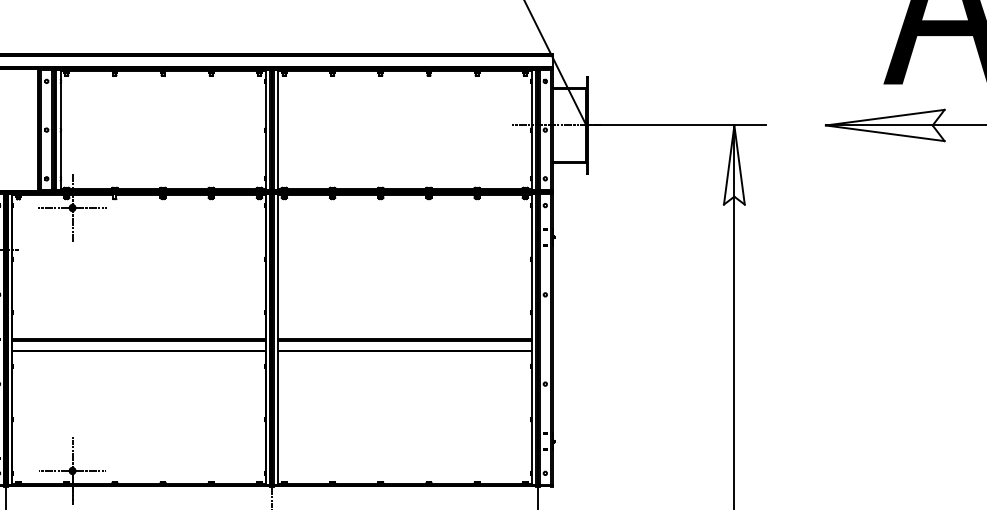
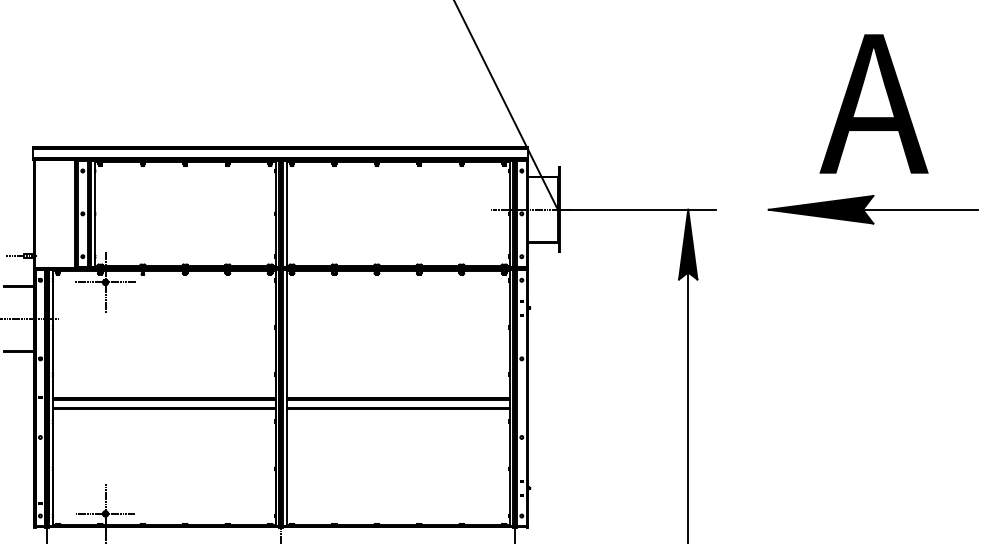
fill: (884, 125) -> (820, 209), added
fill: (734, 164) -> (688, 244), added

